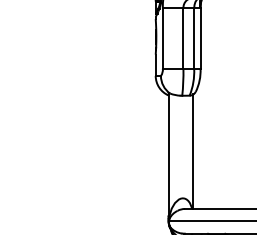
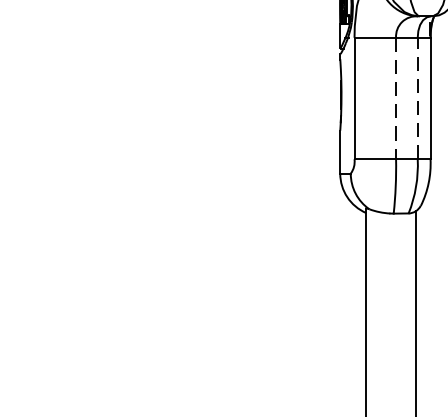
line: (194, 38) -> (418, 98), solid -> dashed
line: (183, 39) -> (396, 100), solid -> dashed

